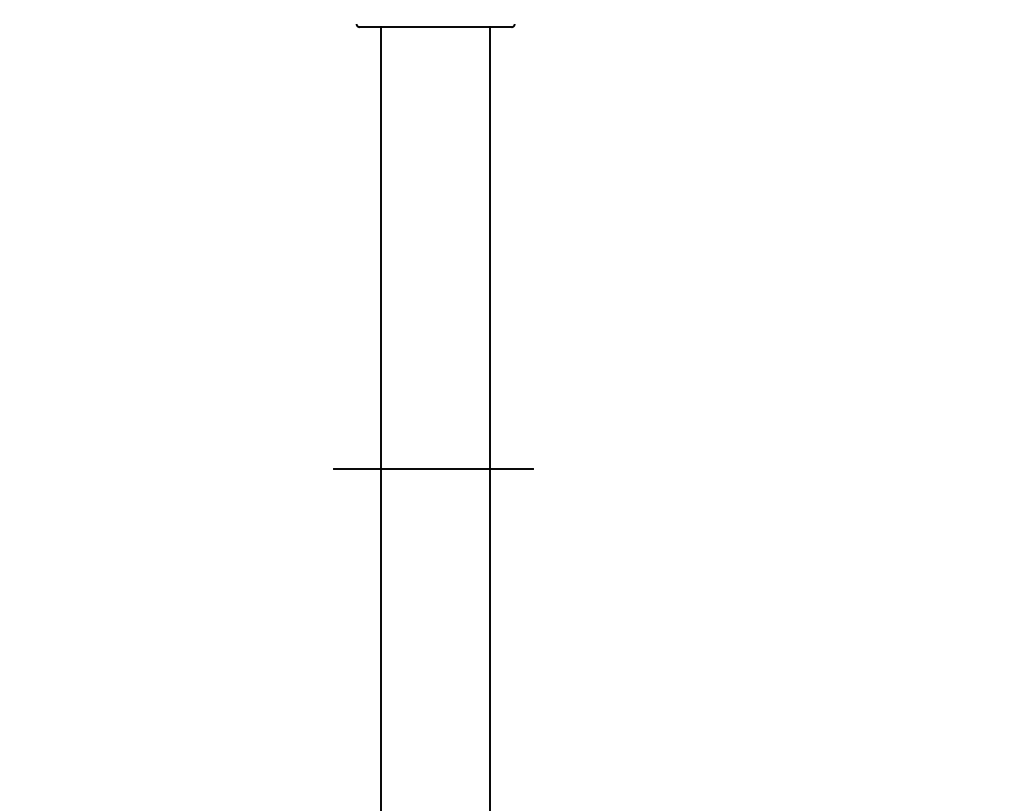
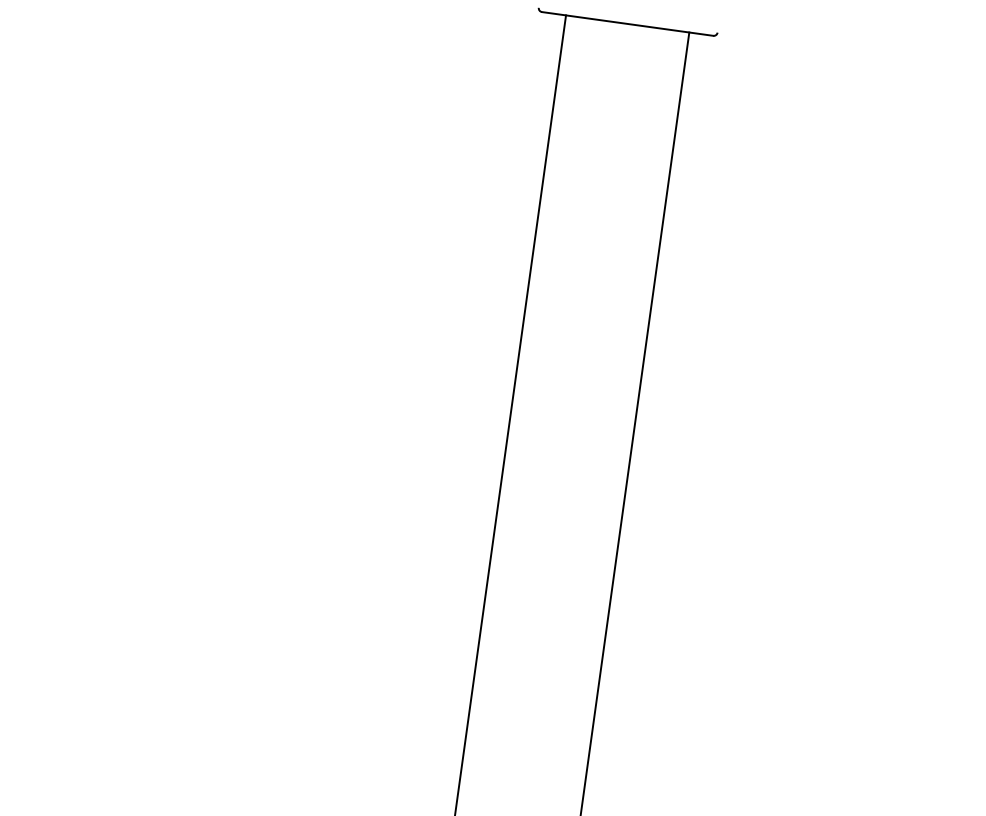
line: (433, 469) -> (555, 523), removed

